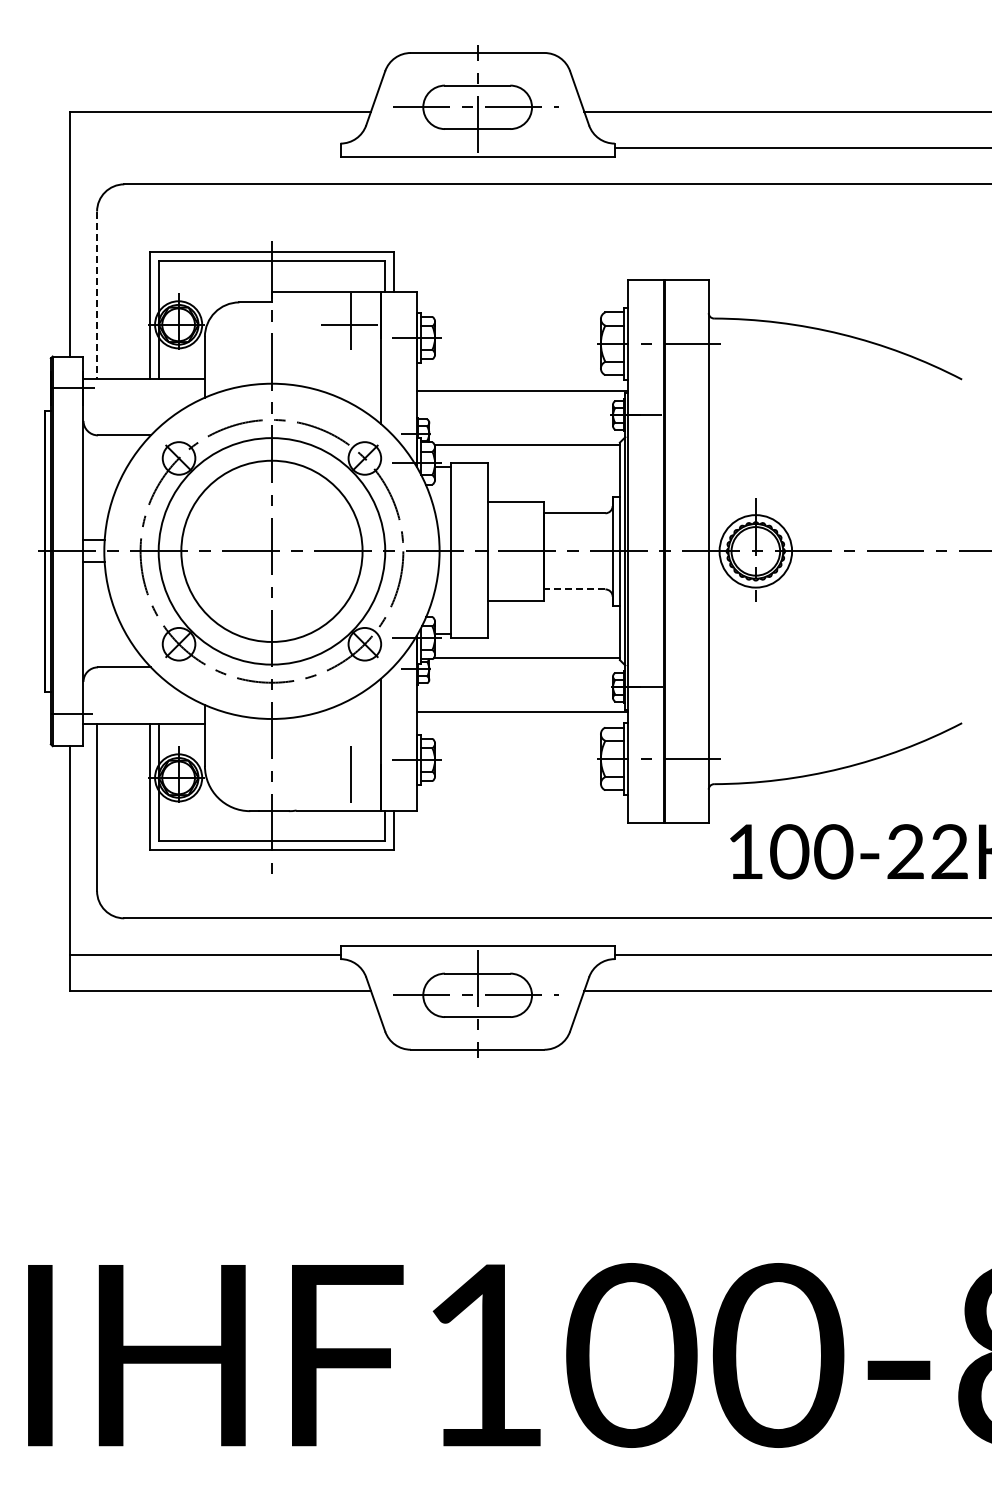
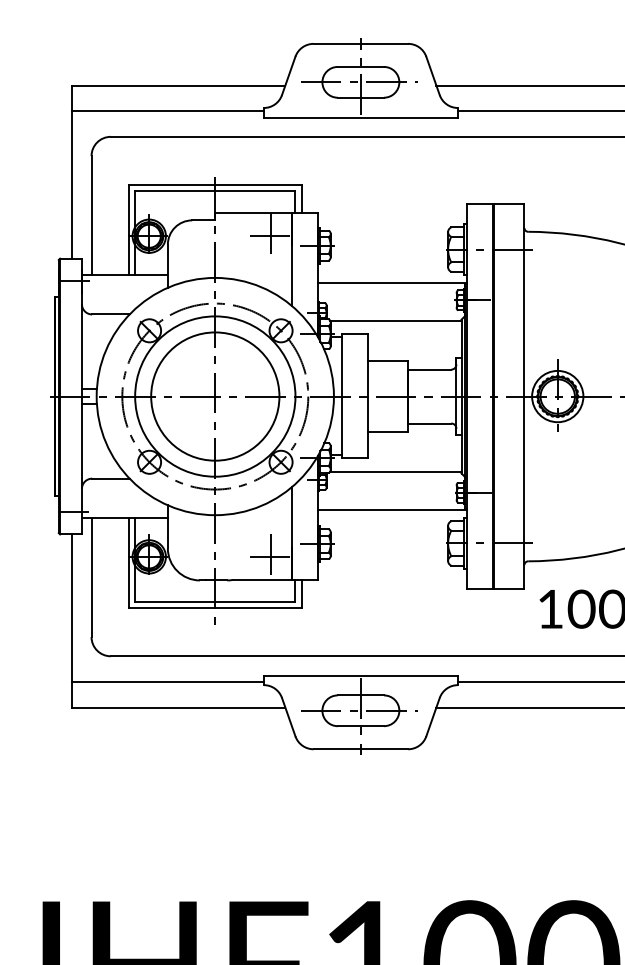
line: (204, 148) -> (167, 111), added
line: (97, 295) -> (91, 215), dashed -> solid
line: (574, 589) -> (429, 423), dashed -> solid
line: (348, 777) -> (269, 556), added

